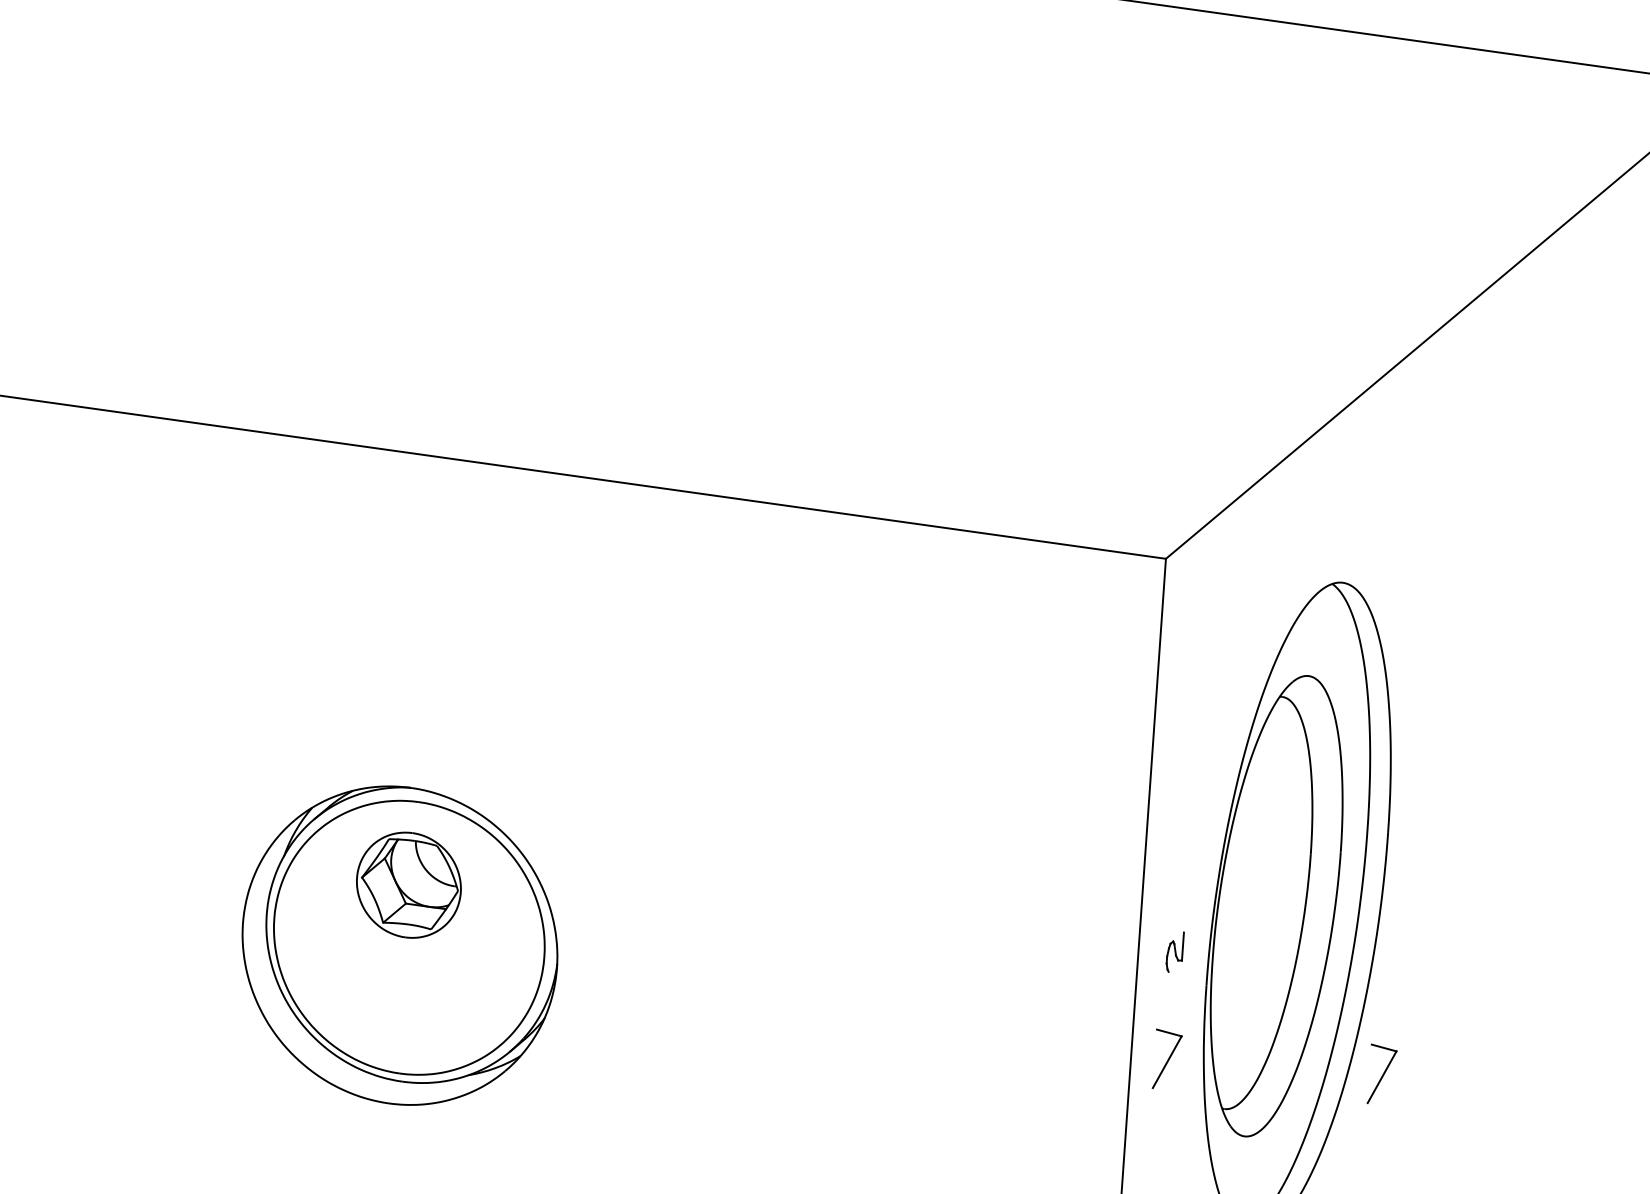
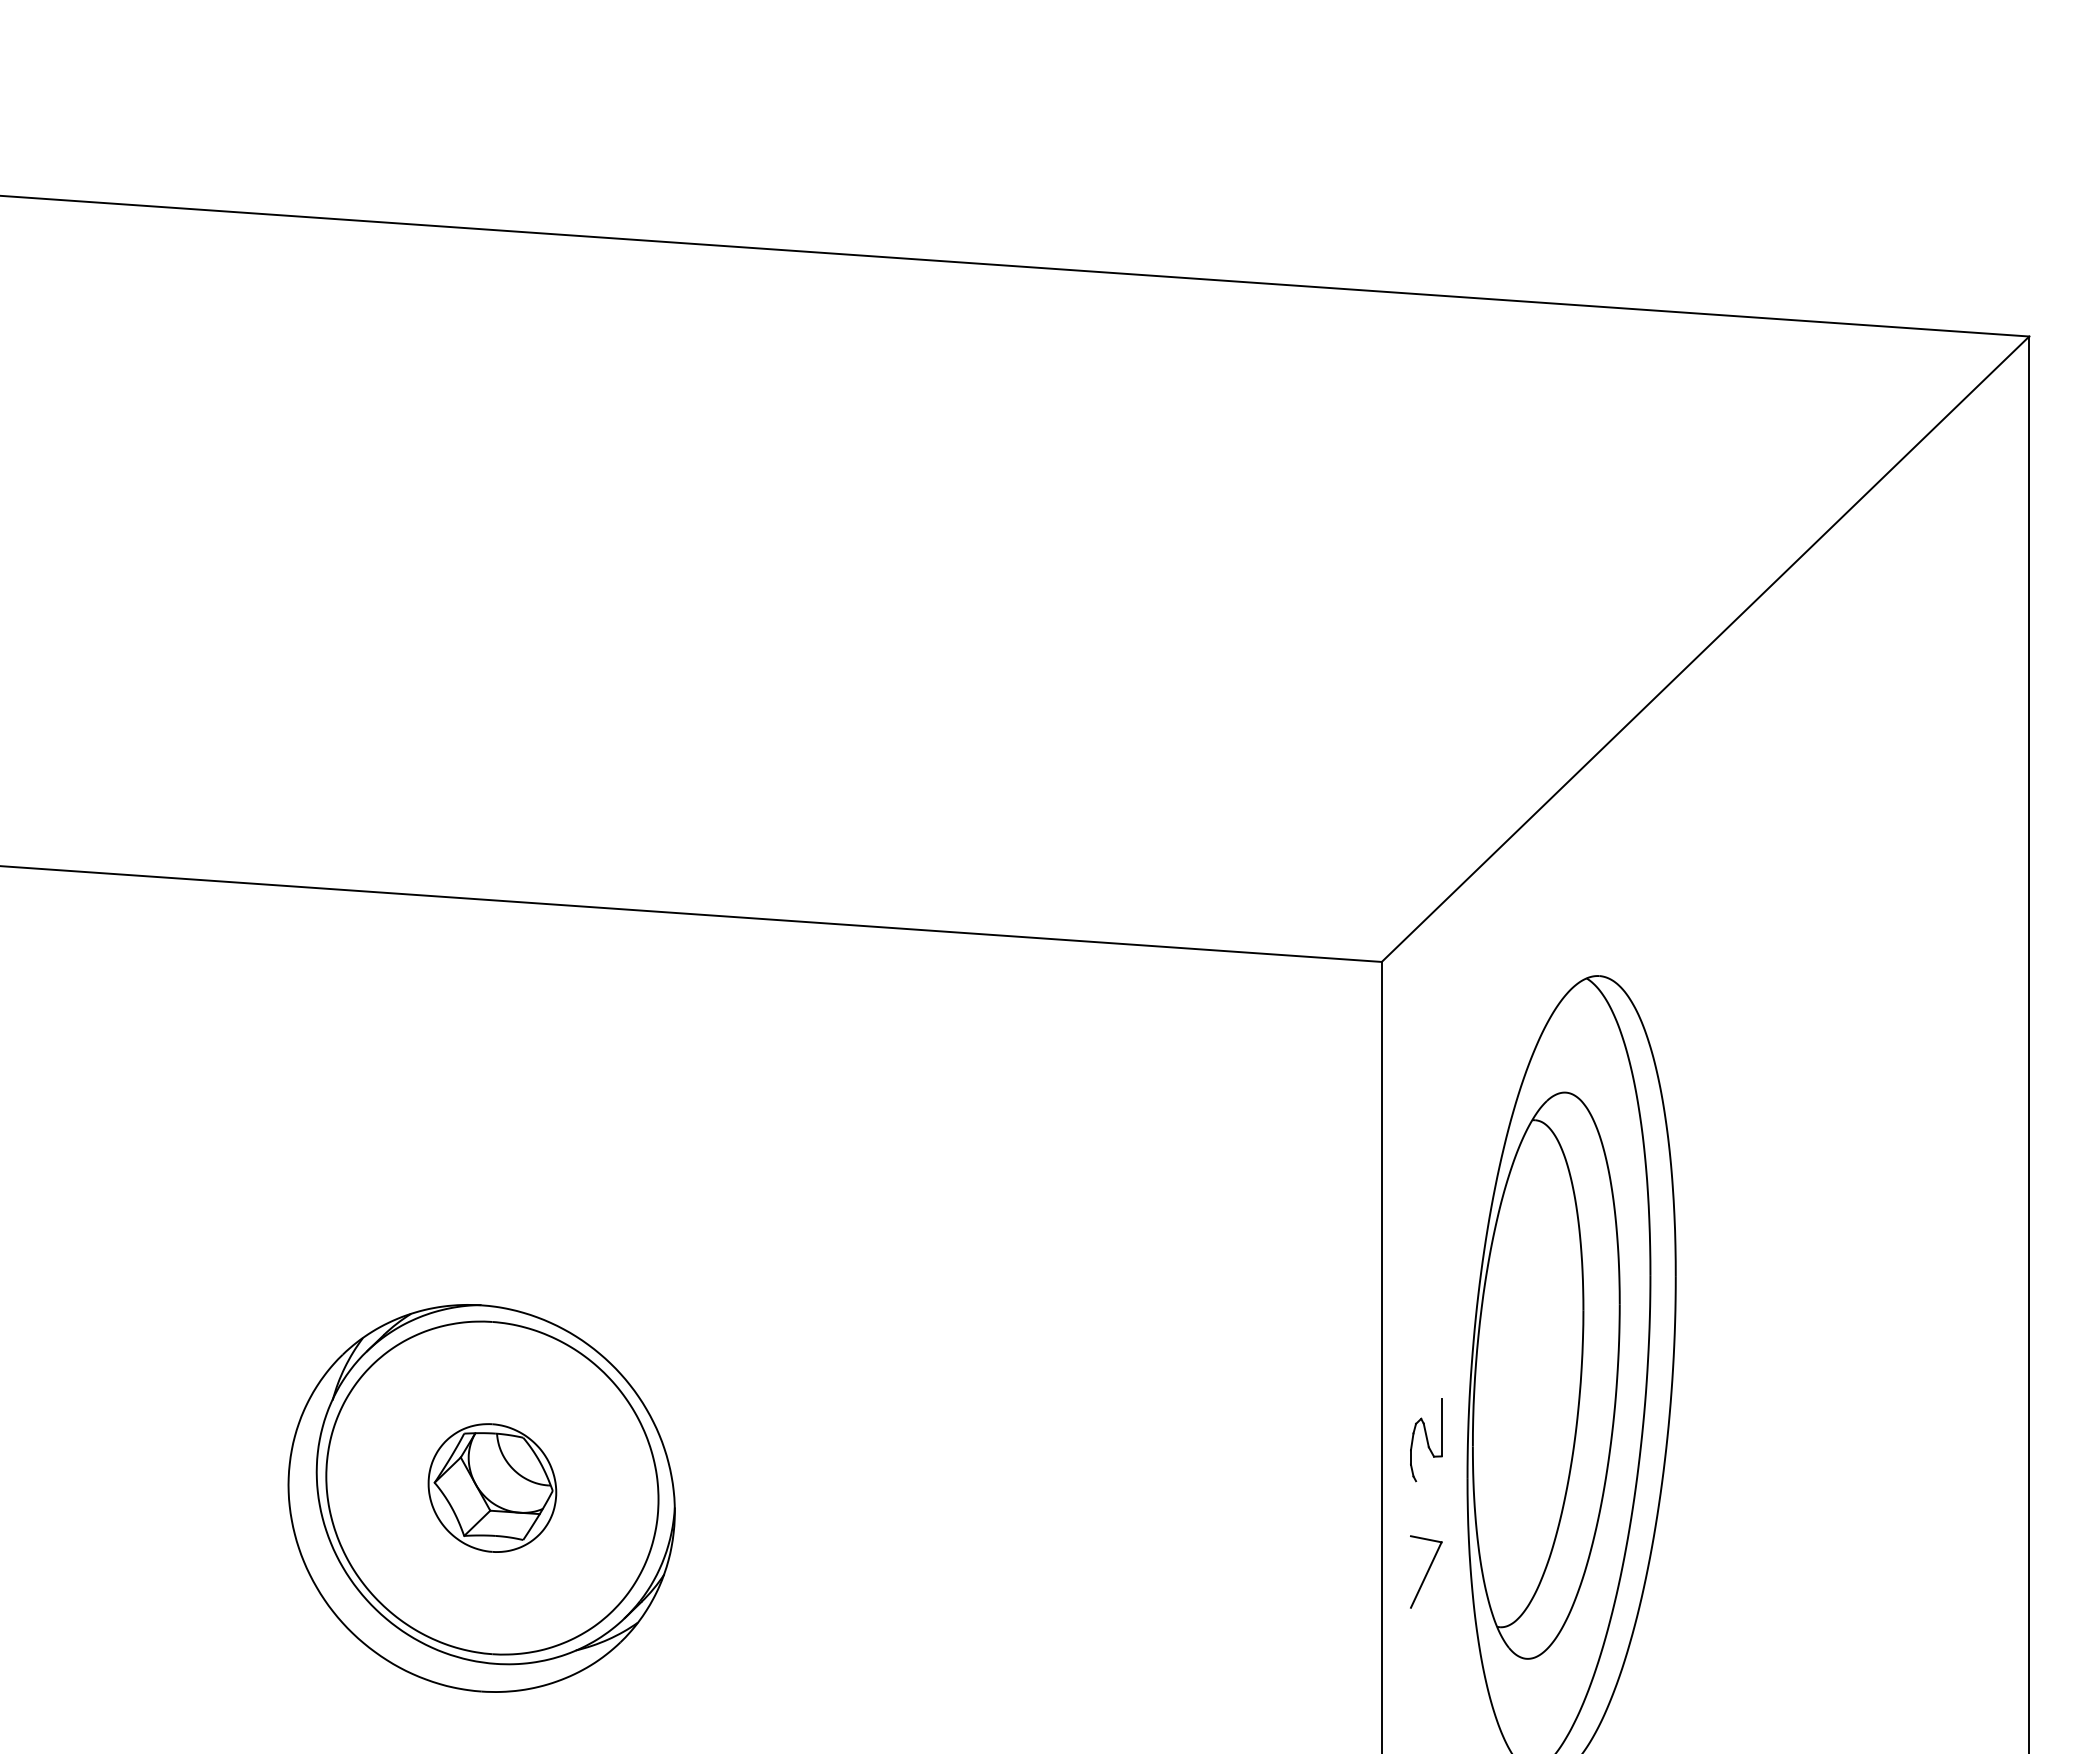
part: (409, 884) -> (492, 1487), moved
part: (1175, 952) -> (1426, 1440), size x1.67
part: (1382, 1074) -> (1689, 1571), removed

